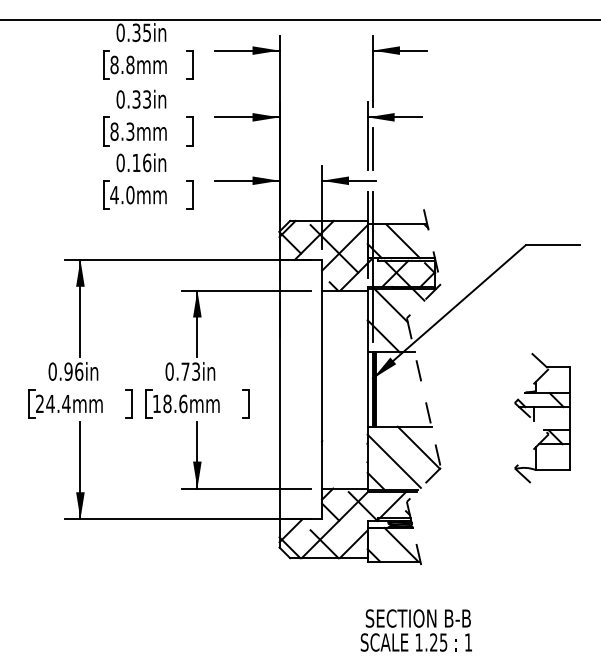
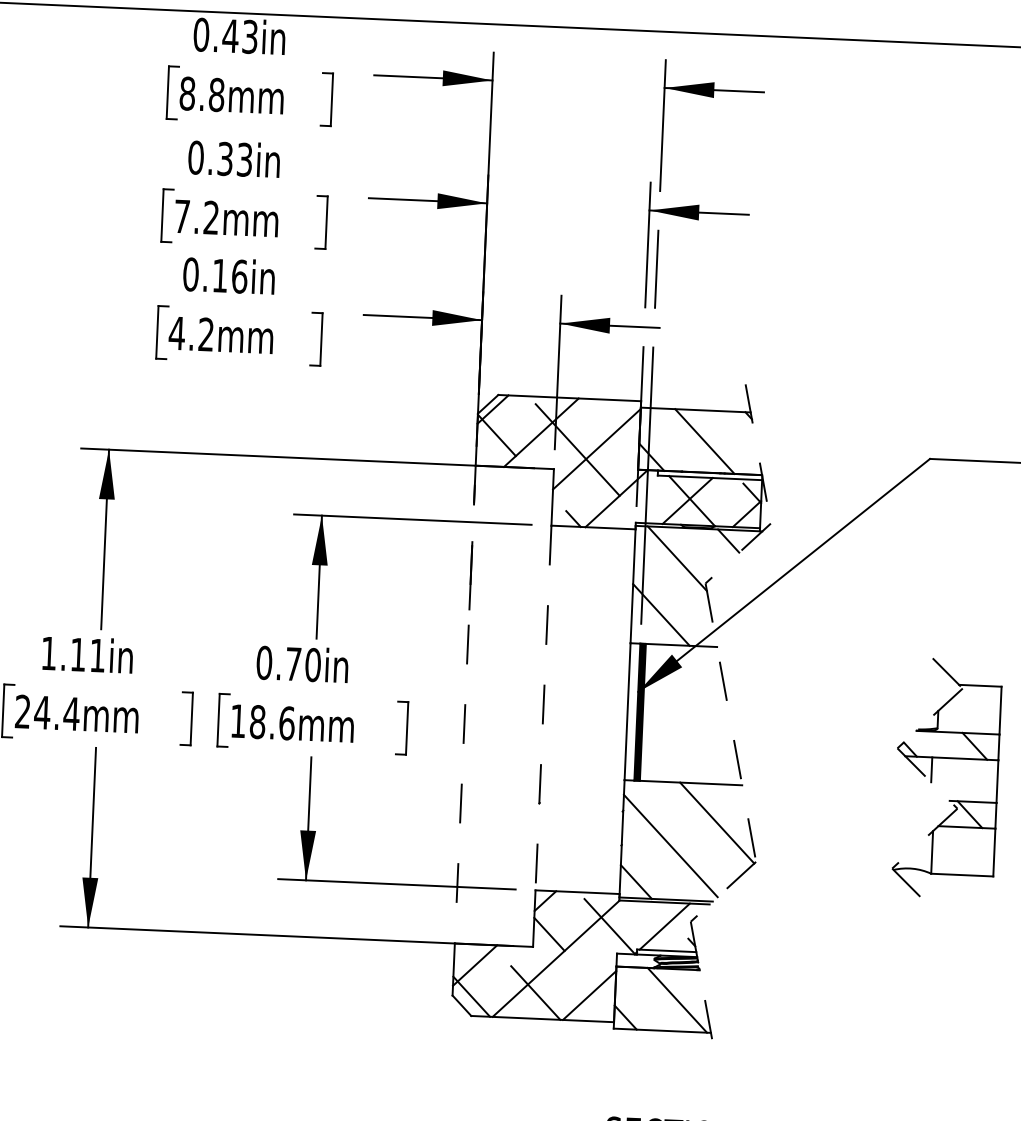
text: (141, 32) -> (239, 35), 0.35in -> 0.43in
text: (122, 131) -> (196, 216), 8.3mm -> 7.2mm
text: (130, 195) -> (206, 335), 4.0mm -> 4.2mm
text: (65, 371) -> (72, 654), 0.96in -> 1.11in
text: (196, 371) -> (313, 664), 0.73in -> 0.70in
line: (279, 389) -> (465, 704), solid -> dashed
line: (322, 390) -> (544, 709), solid -> dashed

